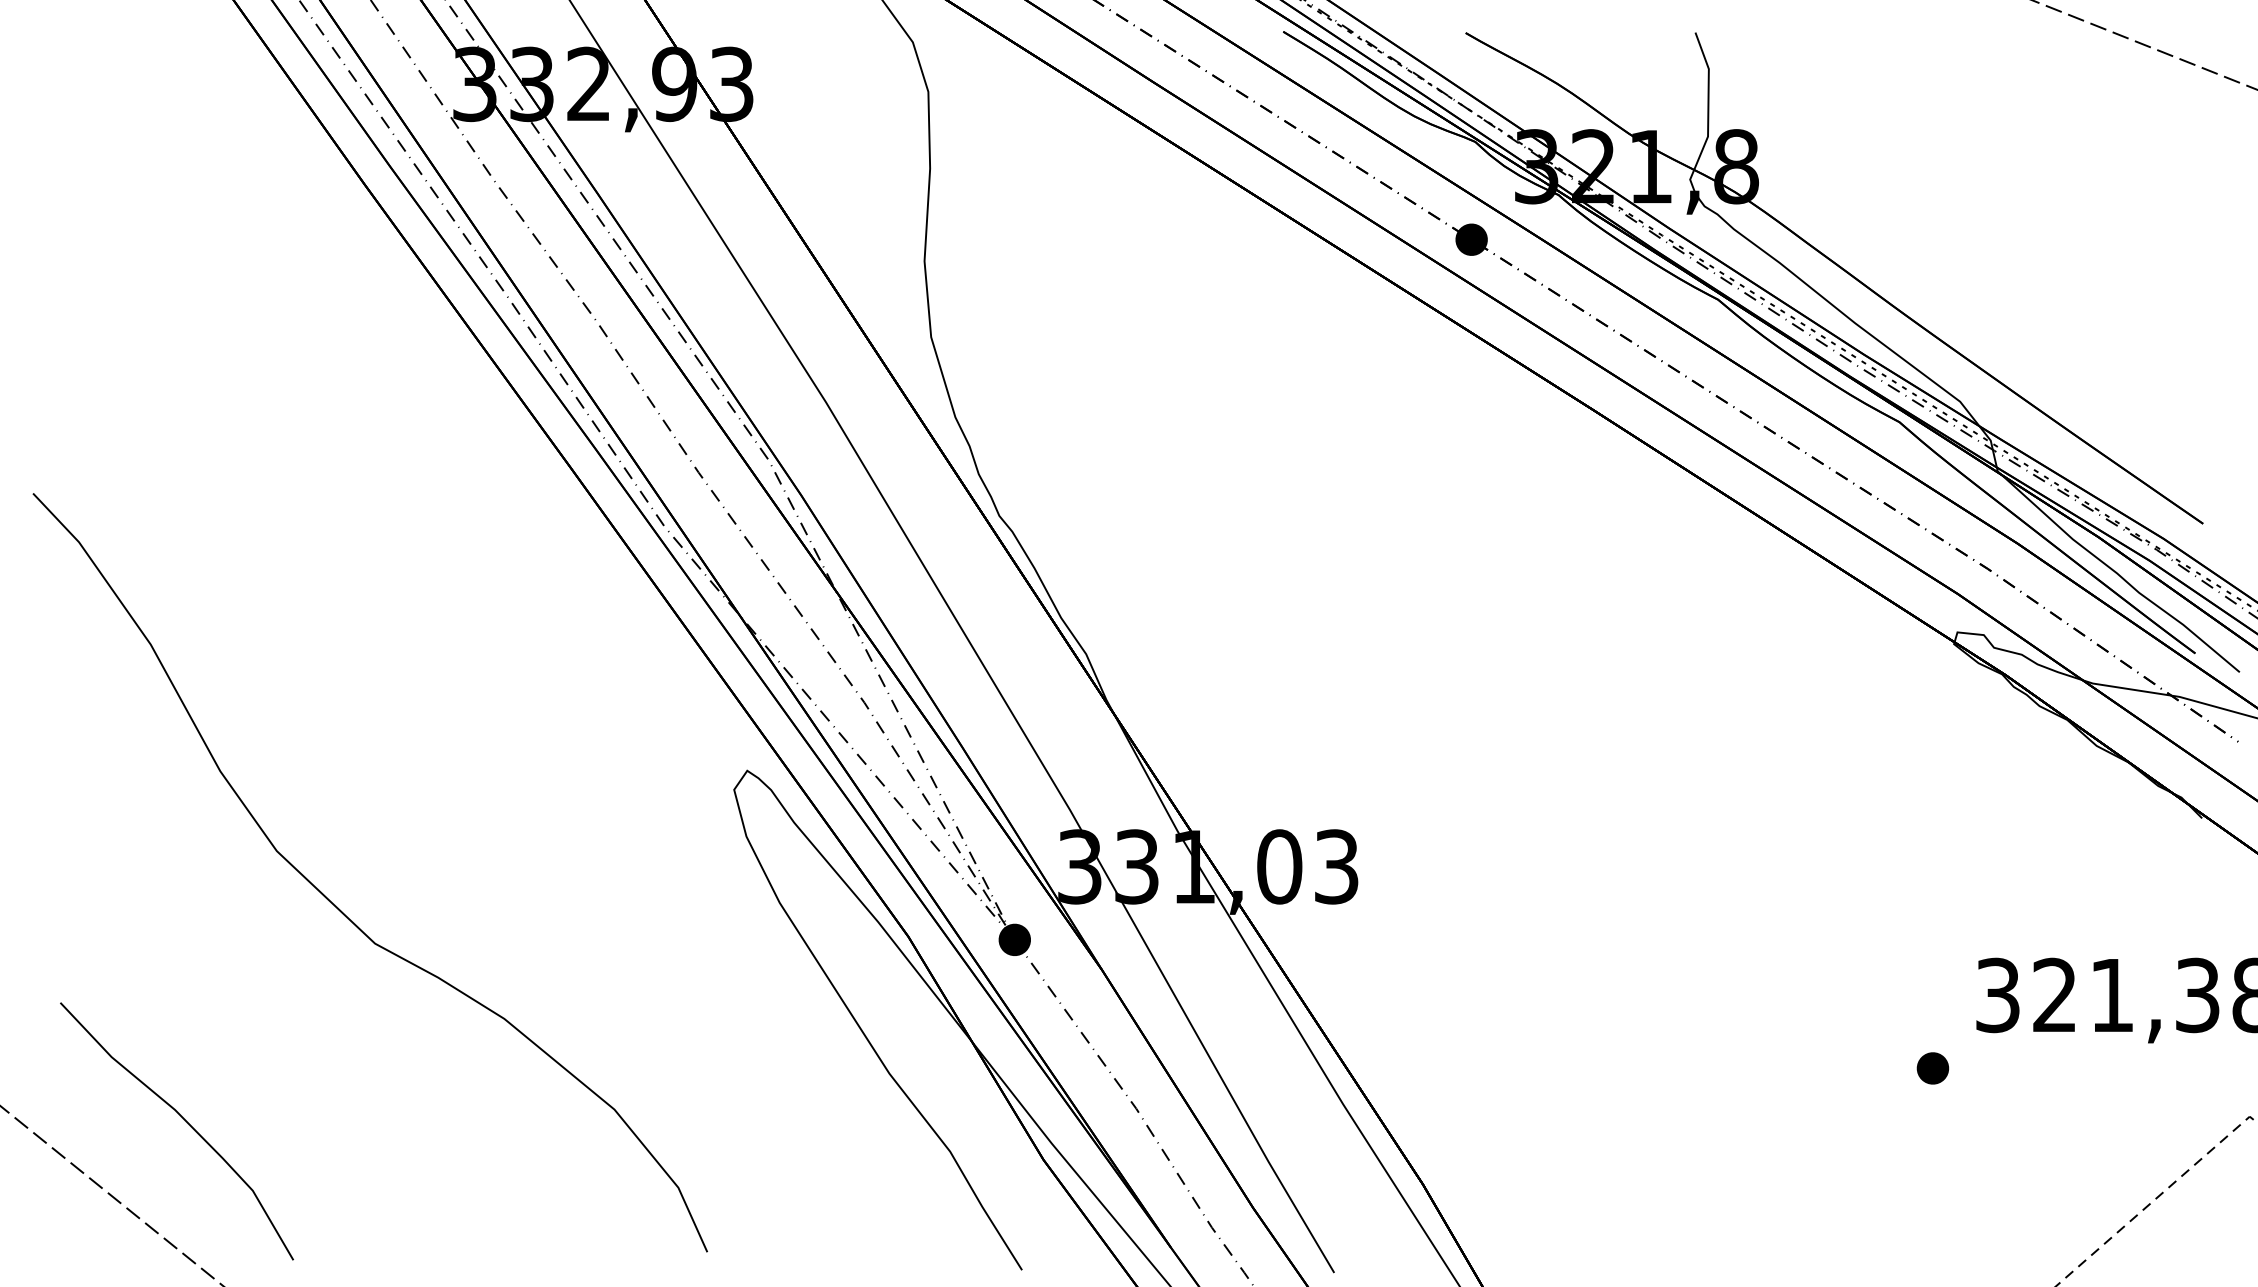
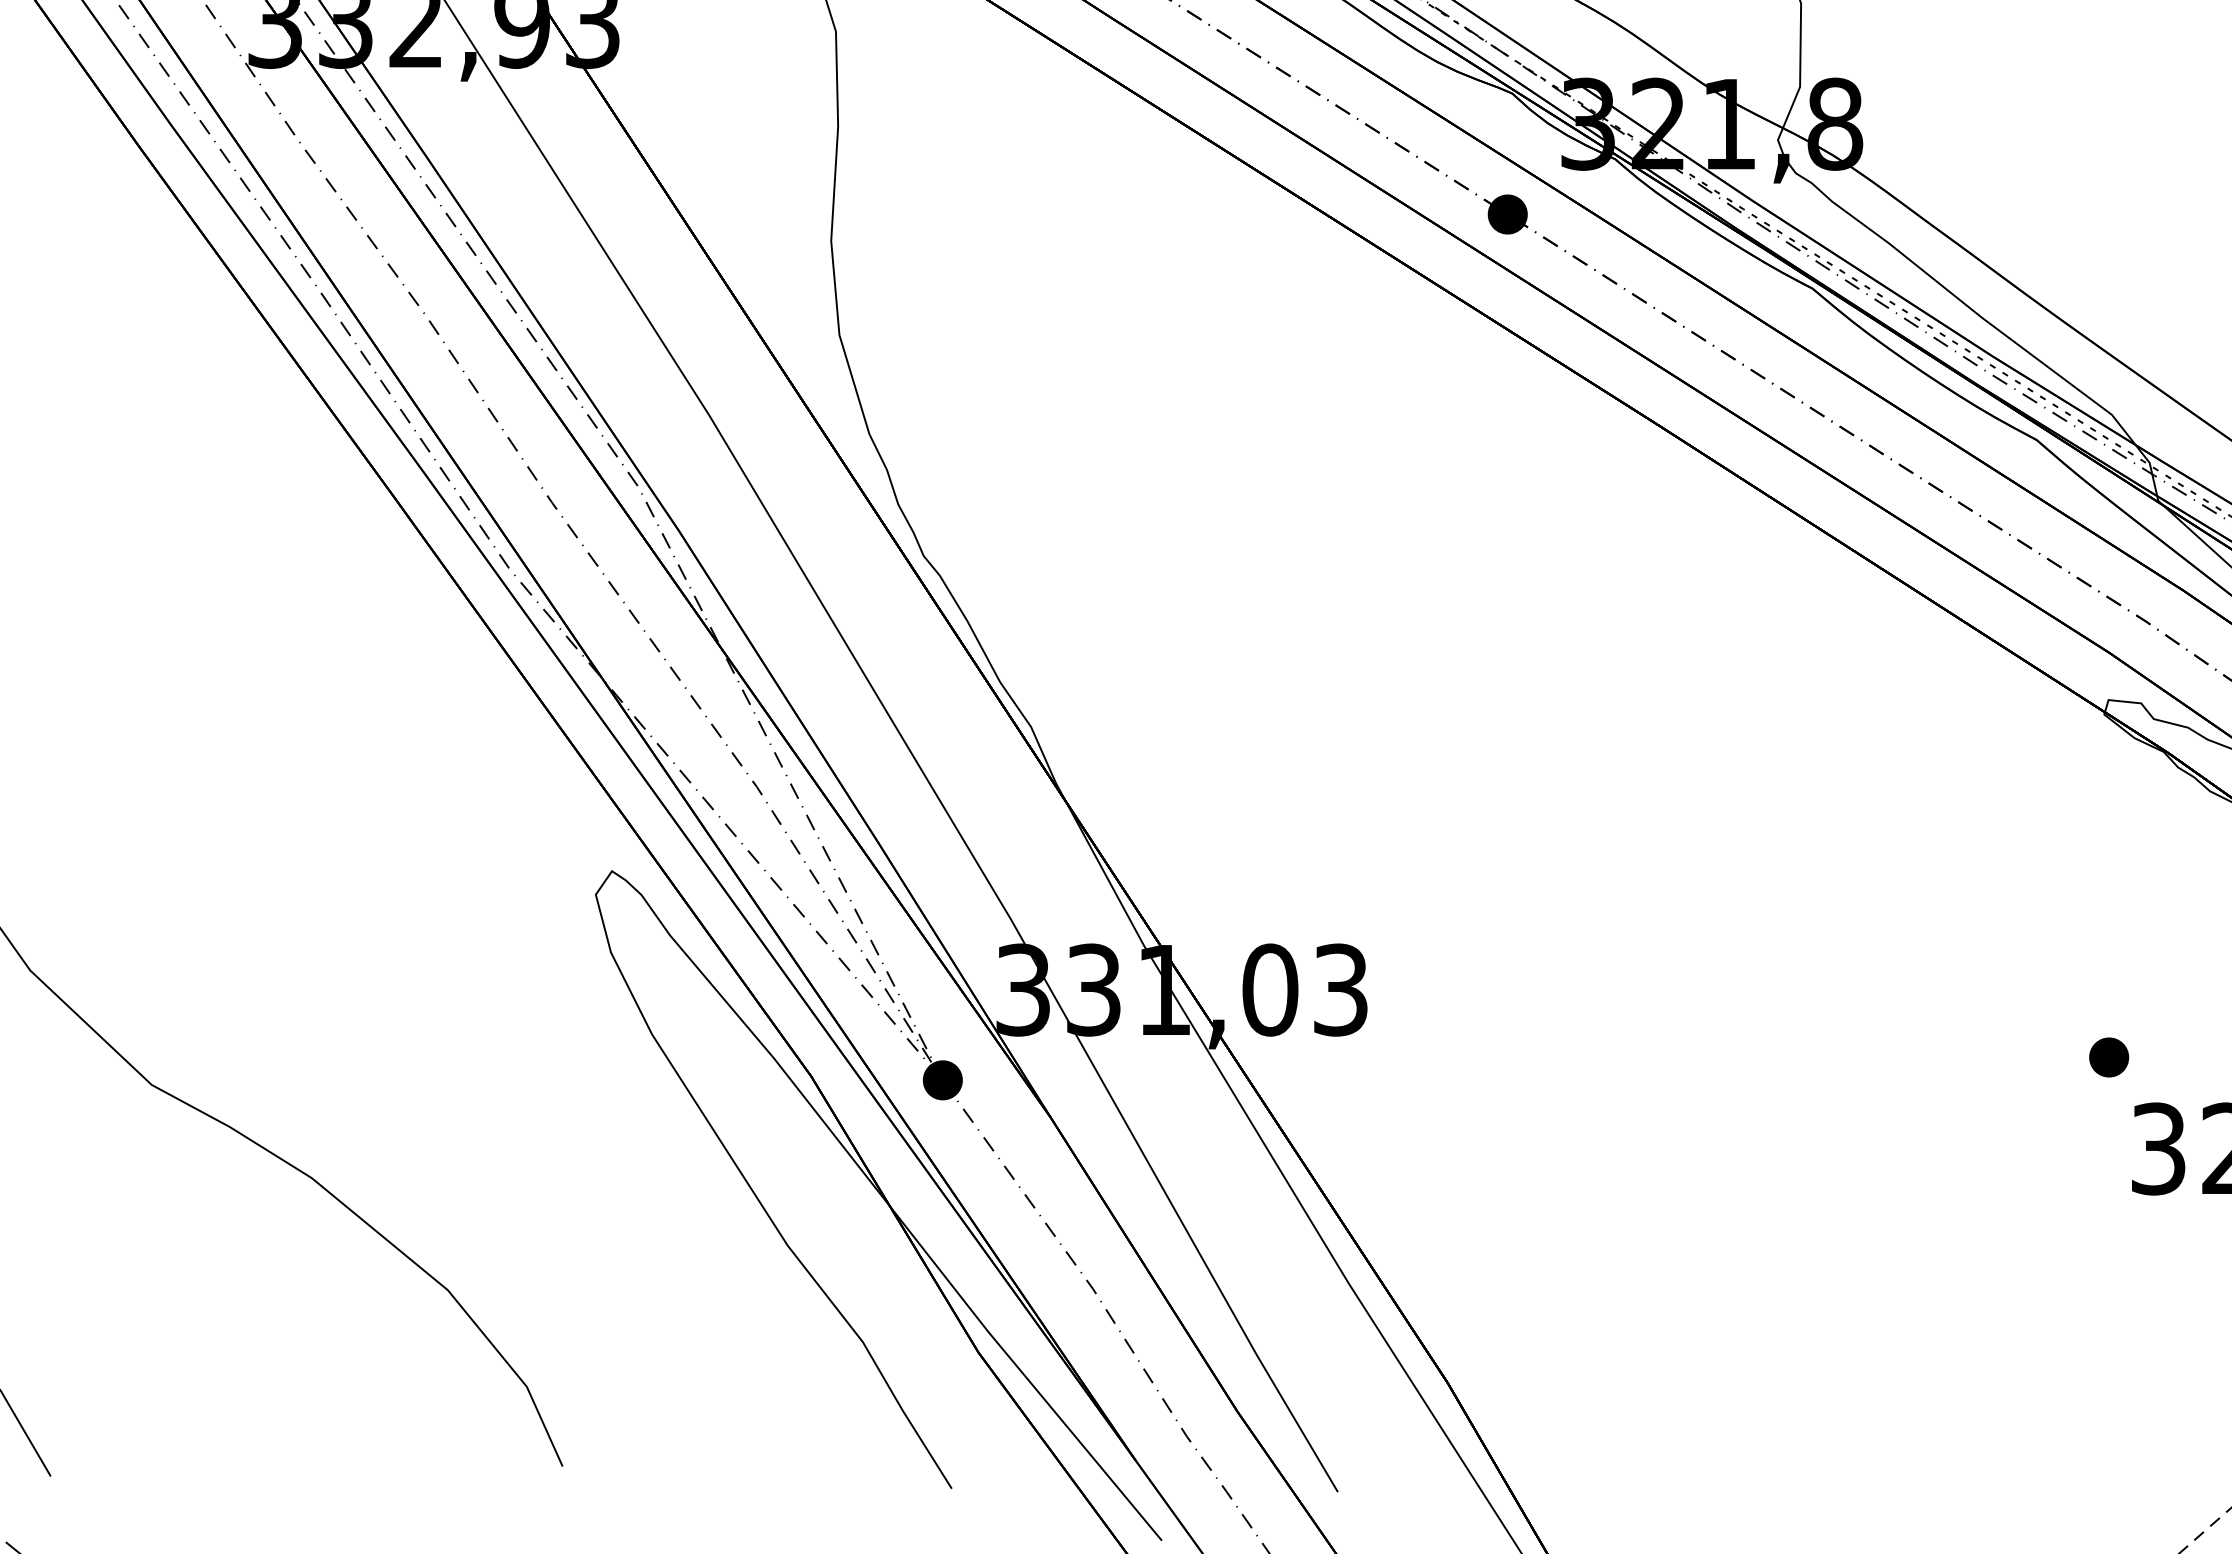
part: (1932, 1068) -> (2108, 1057), moved

